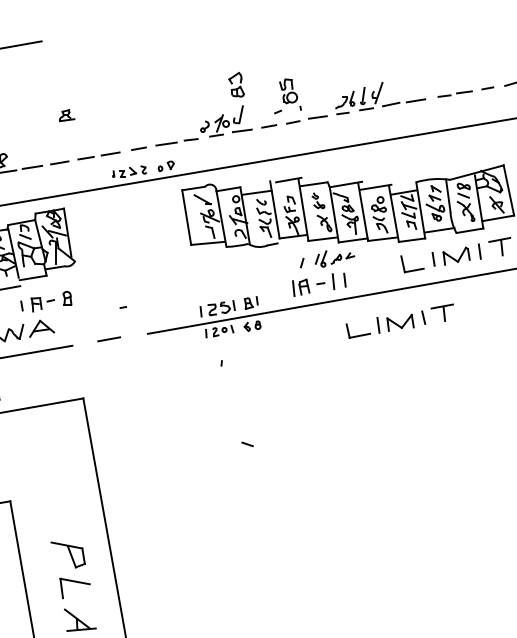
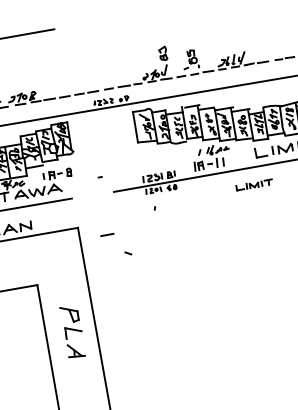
part: (66, 115) -> (68, 70), removed
part: (398, 320) -> (253, 184), size x0.6
line: (109, 338) -> (107, 234), moved
line: (247, 444) -> (128, 253), moved

